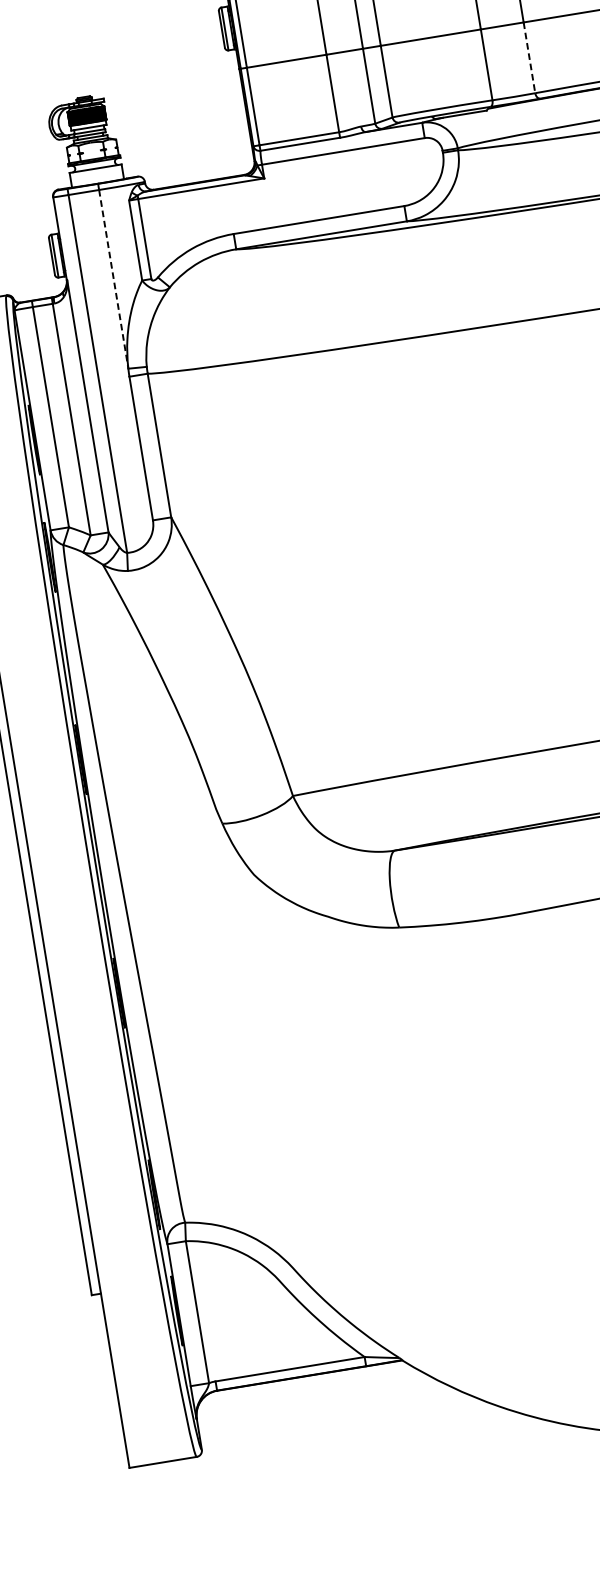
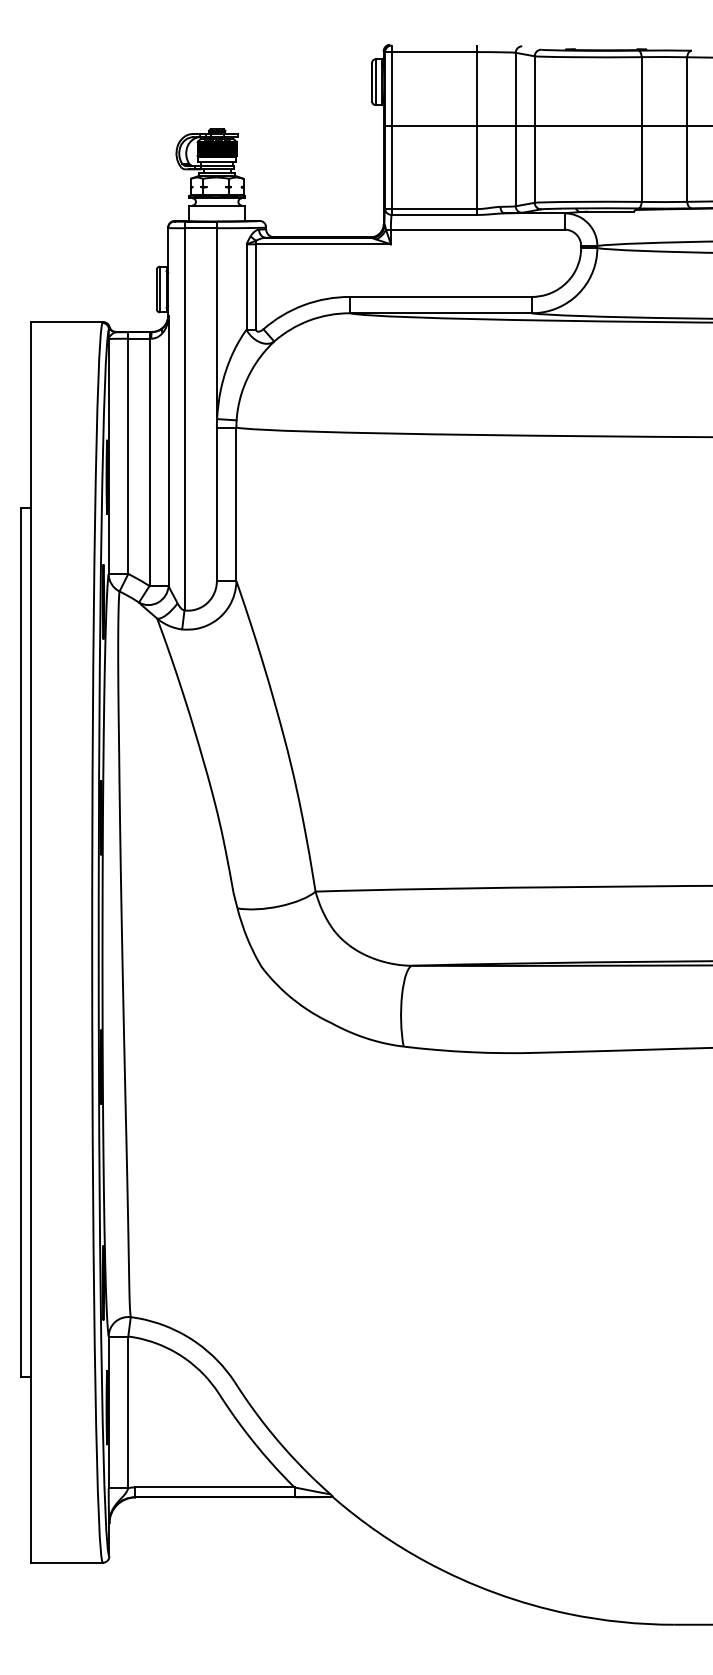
line: (529, 58) -> (687, 164), dashed -> solid
line: (114, 280) -> (217, 324), dashed -> solid

